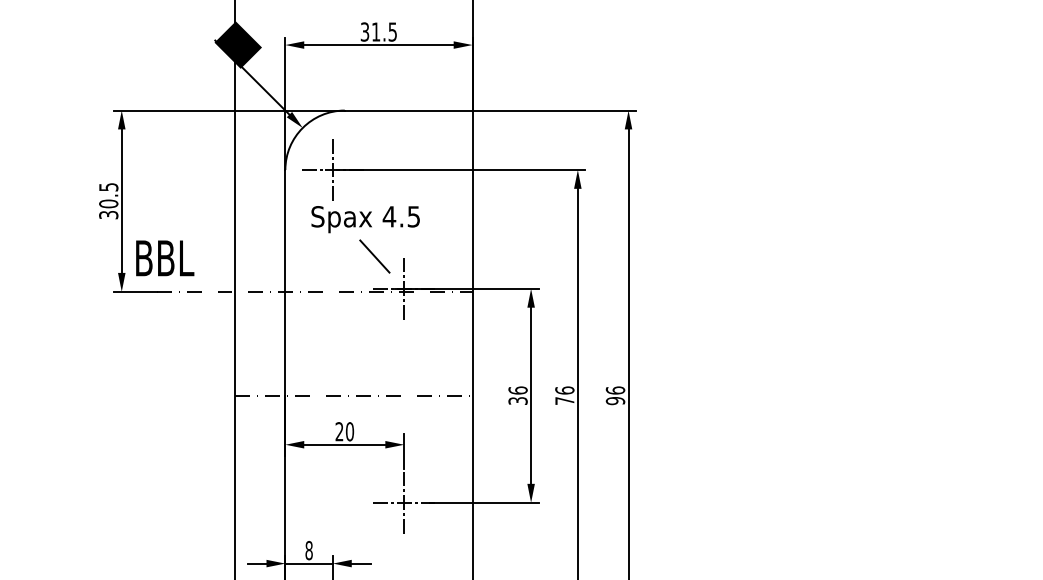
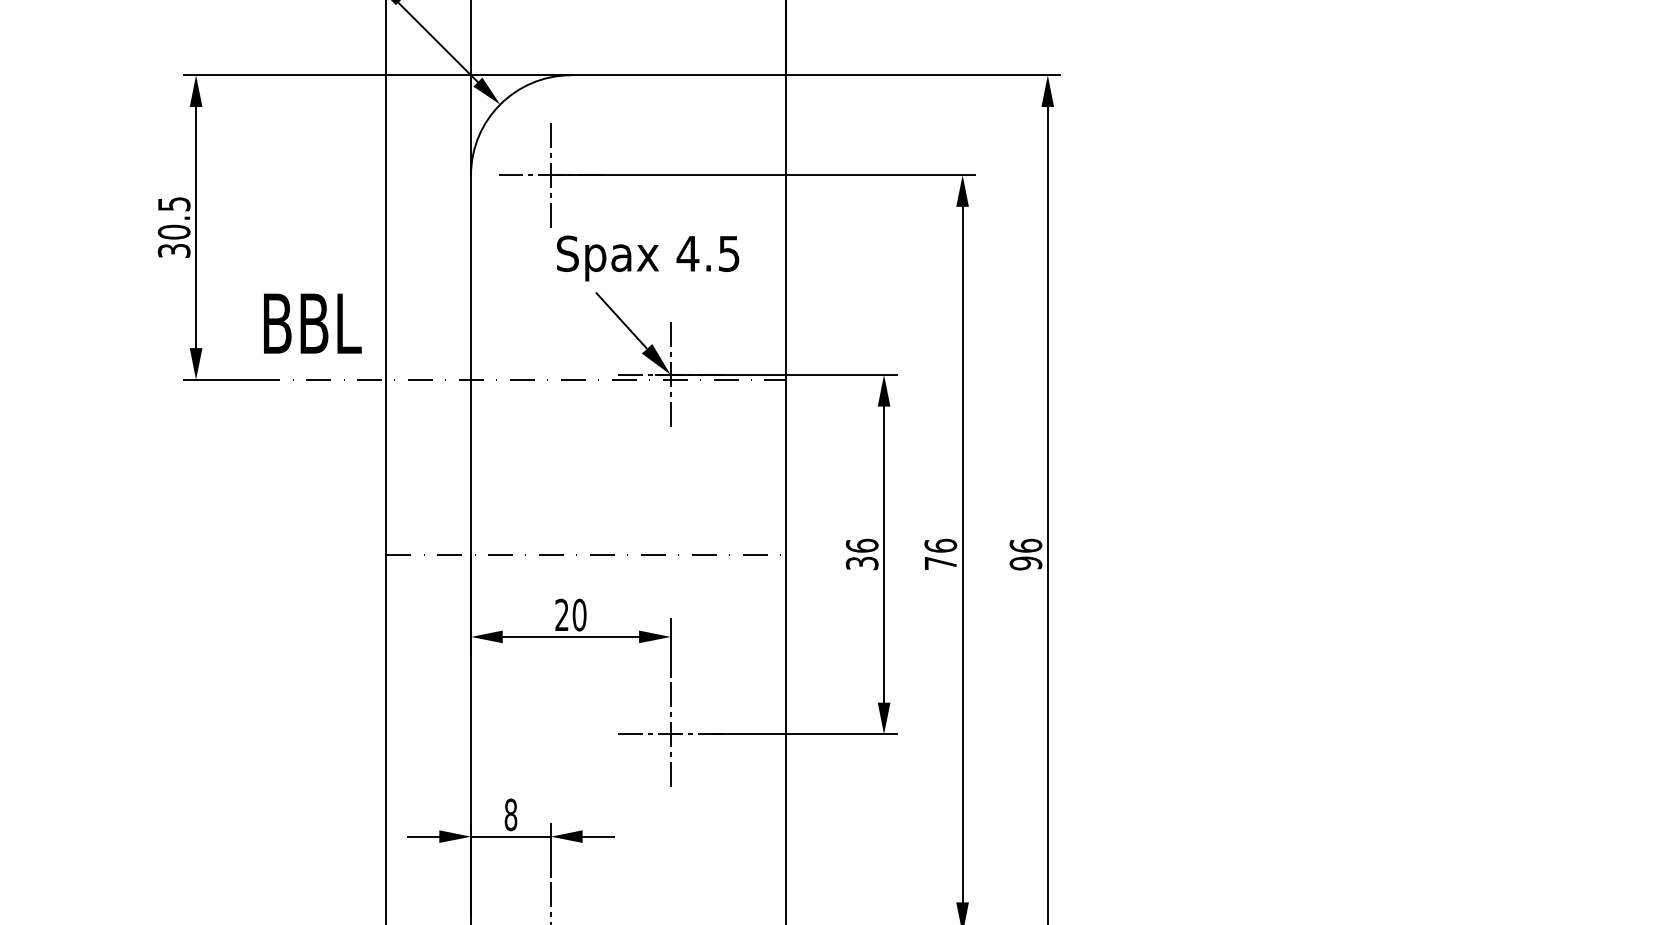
text: (365, 219) -> (647, 258), moved
text: (165, 258) -> (313, 323), moved
fill: (395, 279) -> (656, 359), added

